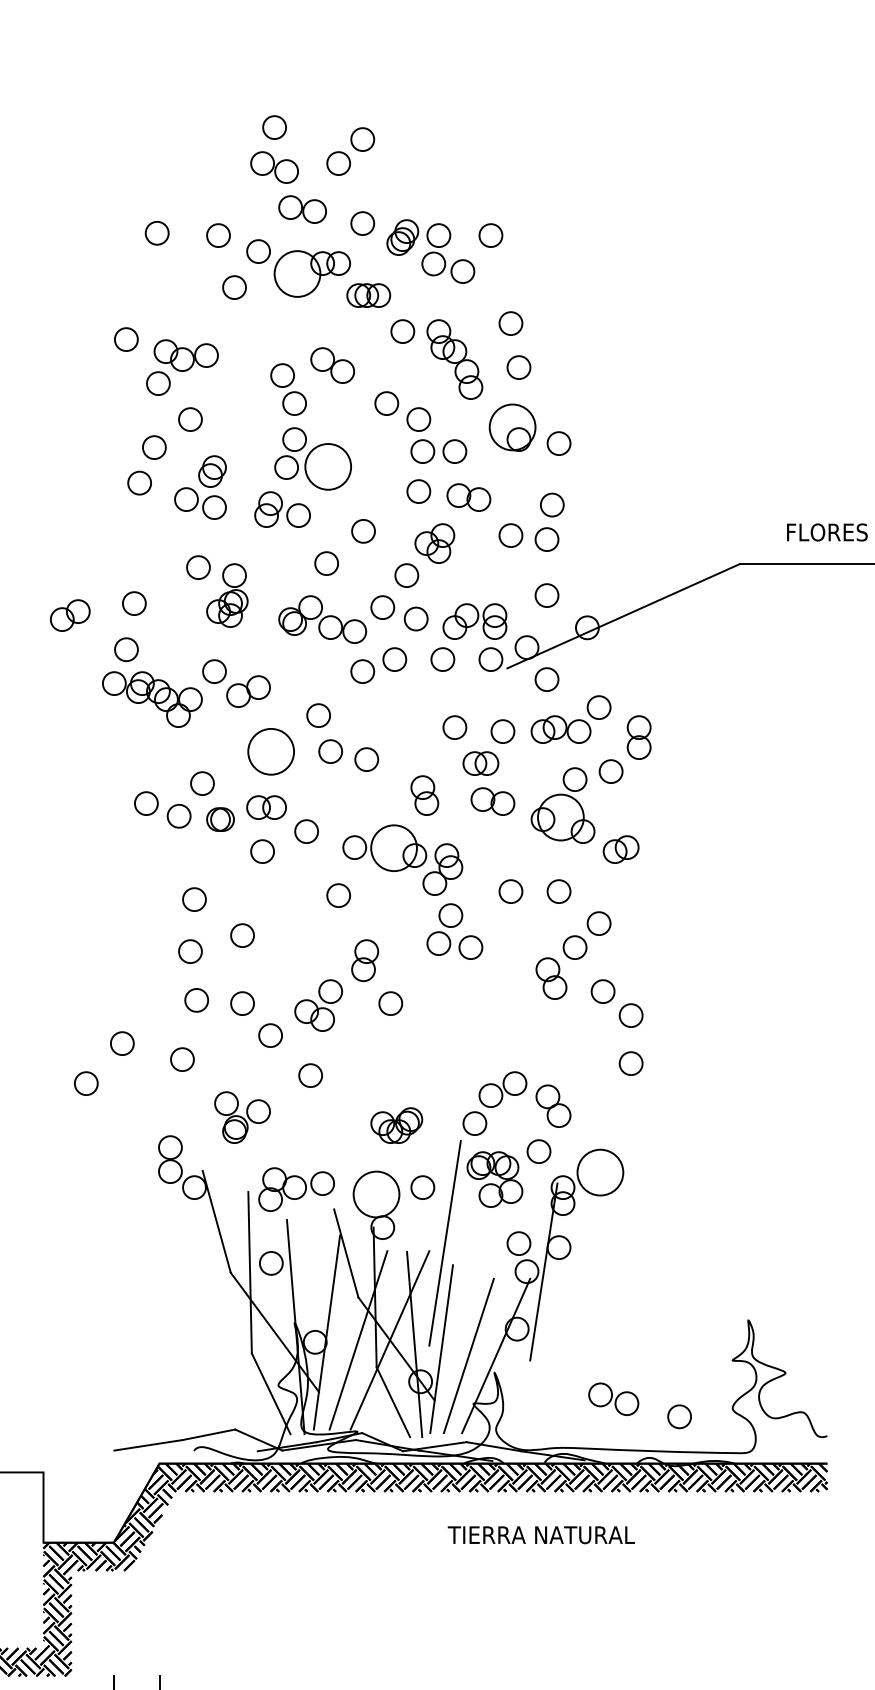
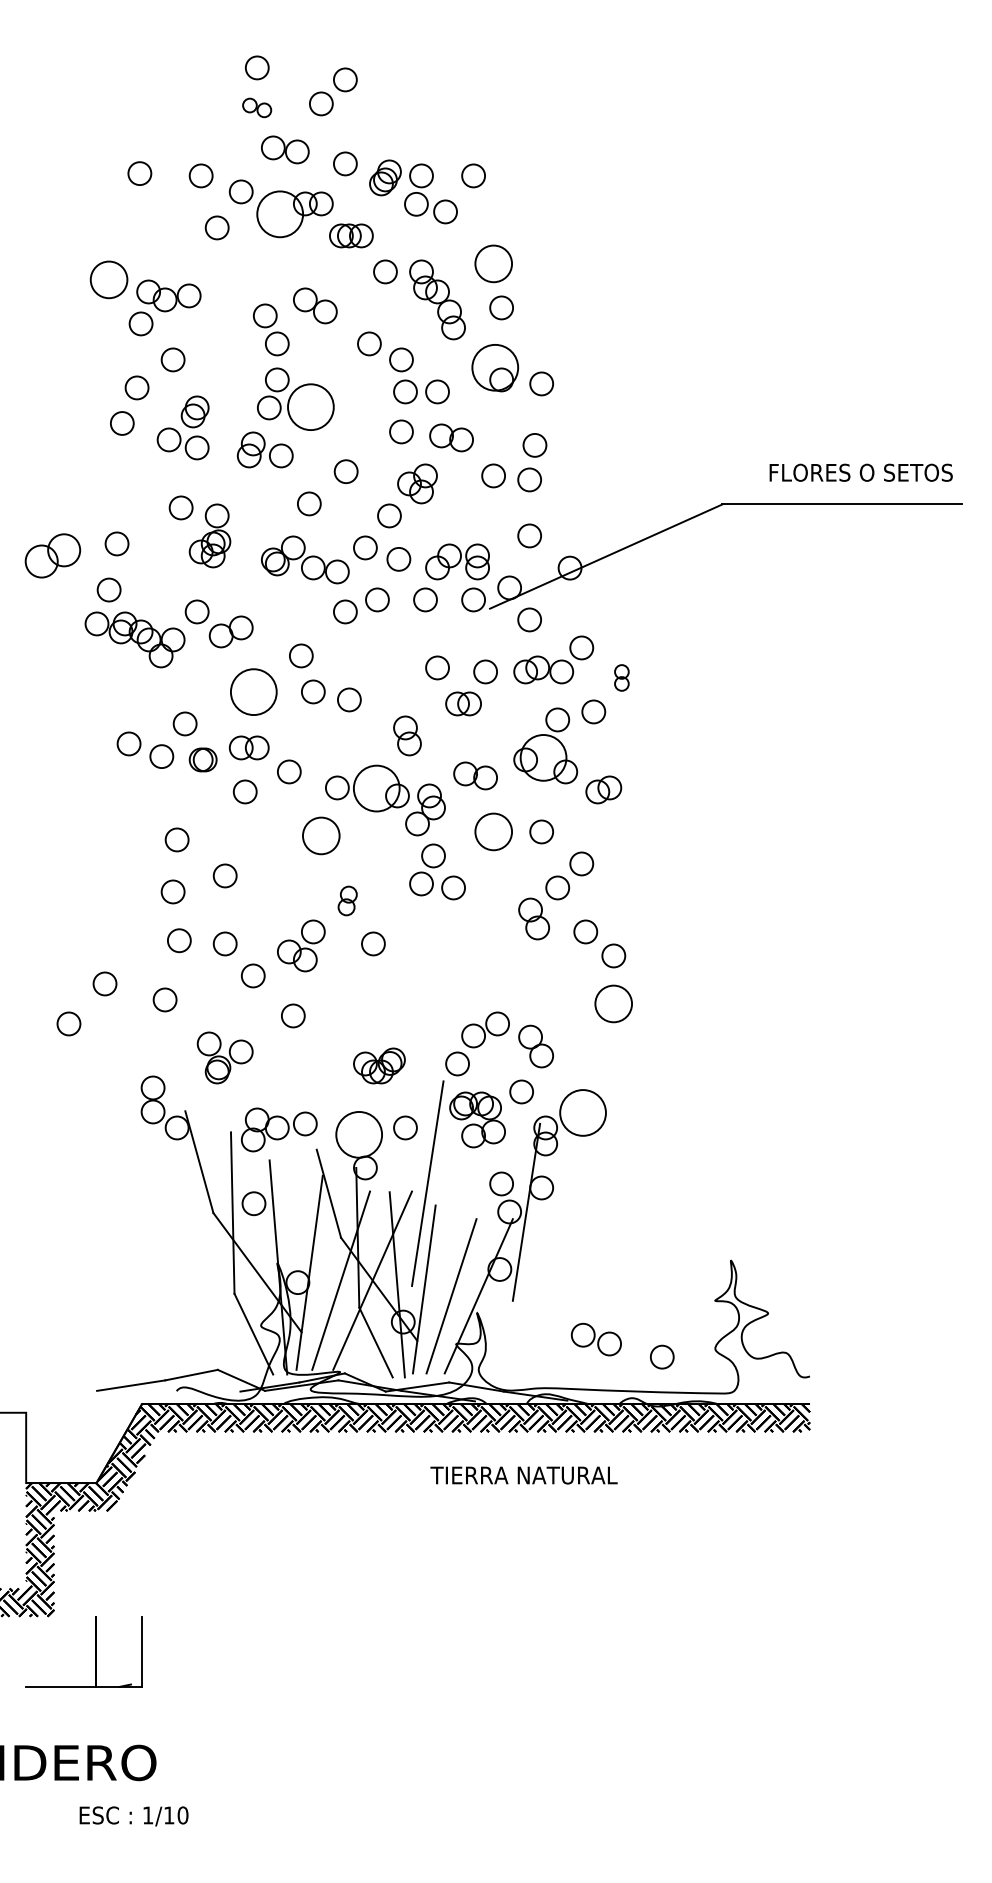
part: (273, 167) -> (256, 107), size x0.6
circle: (510, 323) -> (493, 263), size x1.6
circle: (125, 339) -> (108, 279), size x1.6
part: (69, 615) -> (52, 555), size x1.4
part: (638, 737) -> (621, 677), size x0.6
part: (492, 801) -> (475, 775), moved
circle: (510, 891) -> (493, 831), size x1.6
circle: (338, 895) -> (321, 835), size x1.6
part: (364, 960) -> (347, 900), size x0.7
circle: (630, 1063) -> (613, 1003), size x1.6

